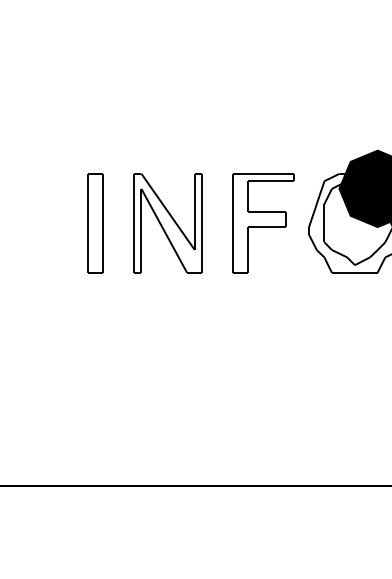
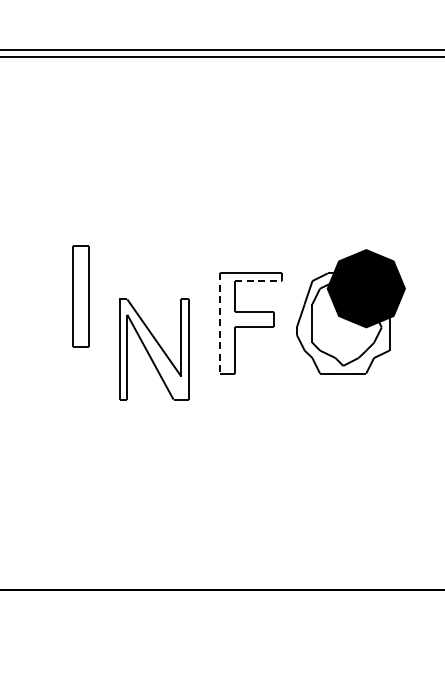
line: (271, 181) -> (258, 281), solid -> dashed
part: (95, 223) -> (80, 296), moved
part: (168, 223) -> (154, 349), moved
line: (232, 223) -> (219, 323), solid -> dashed

